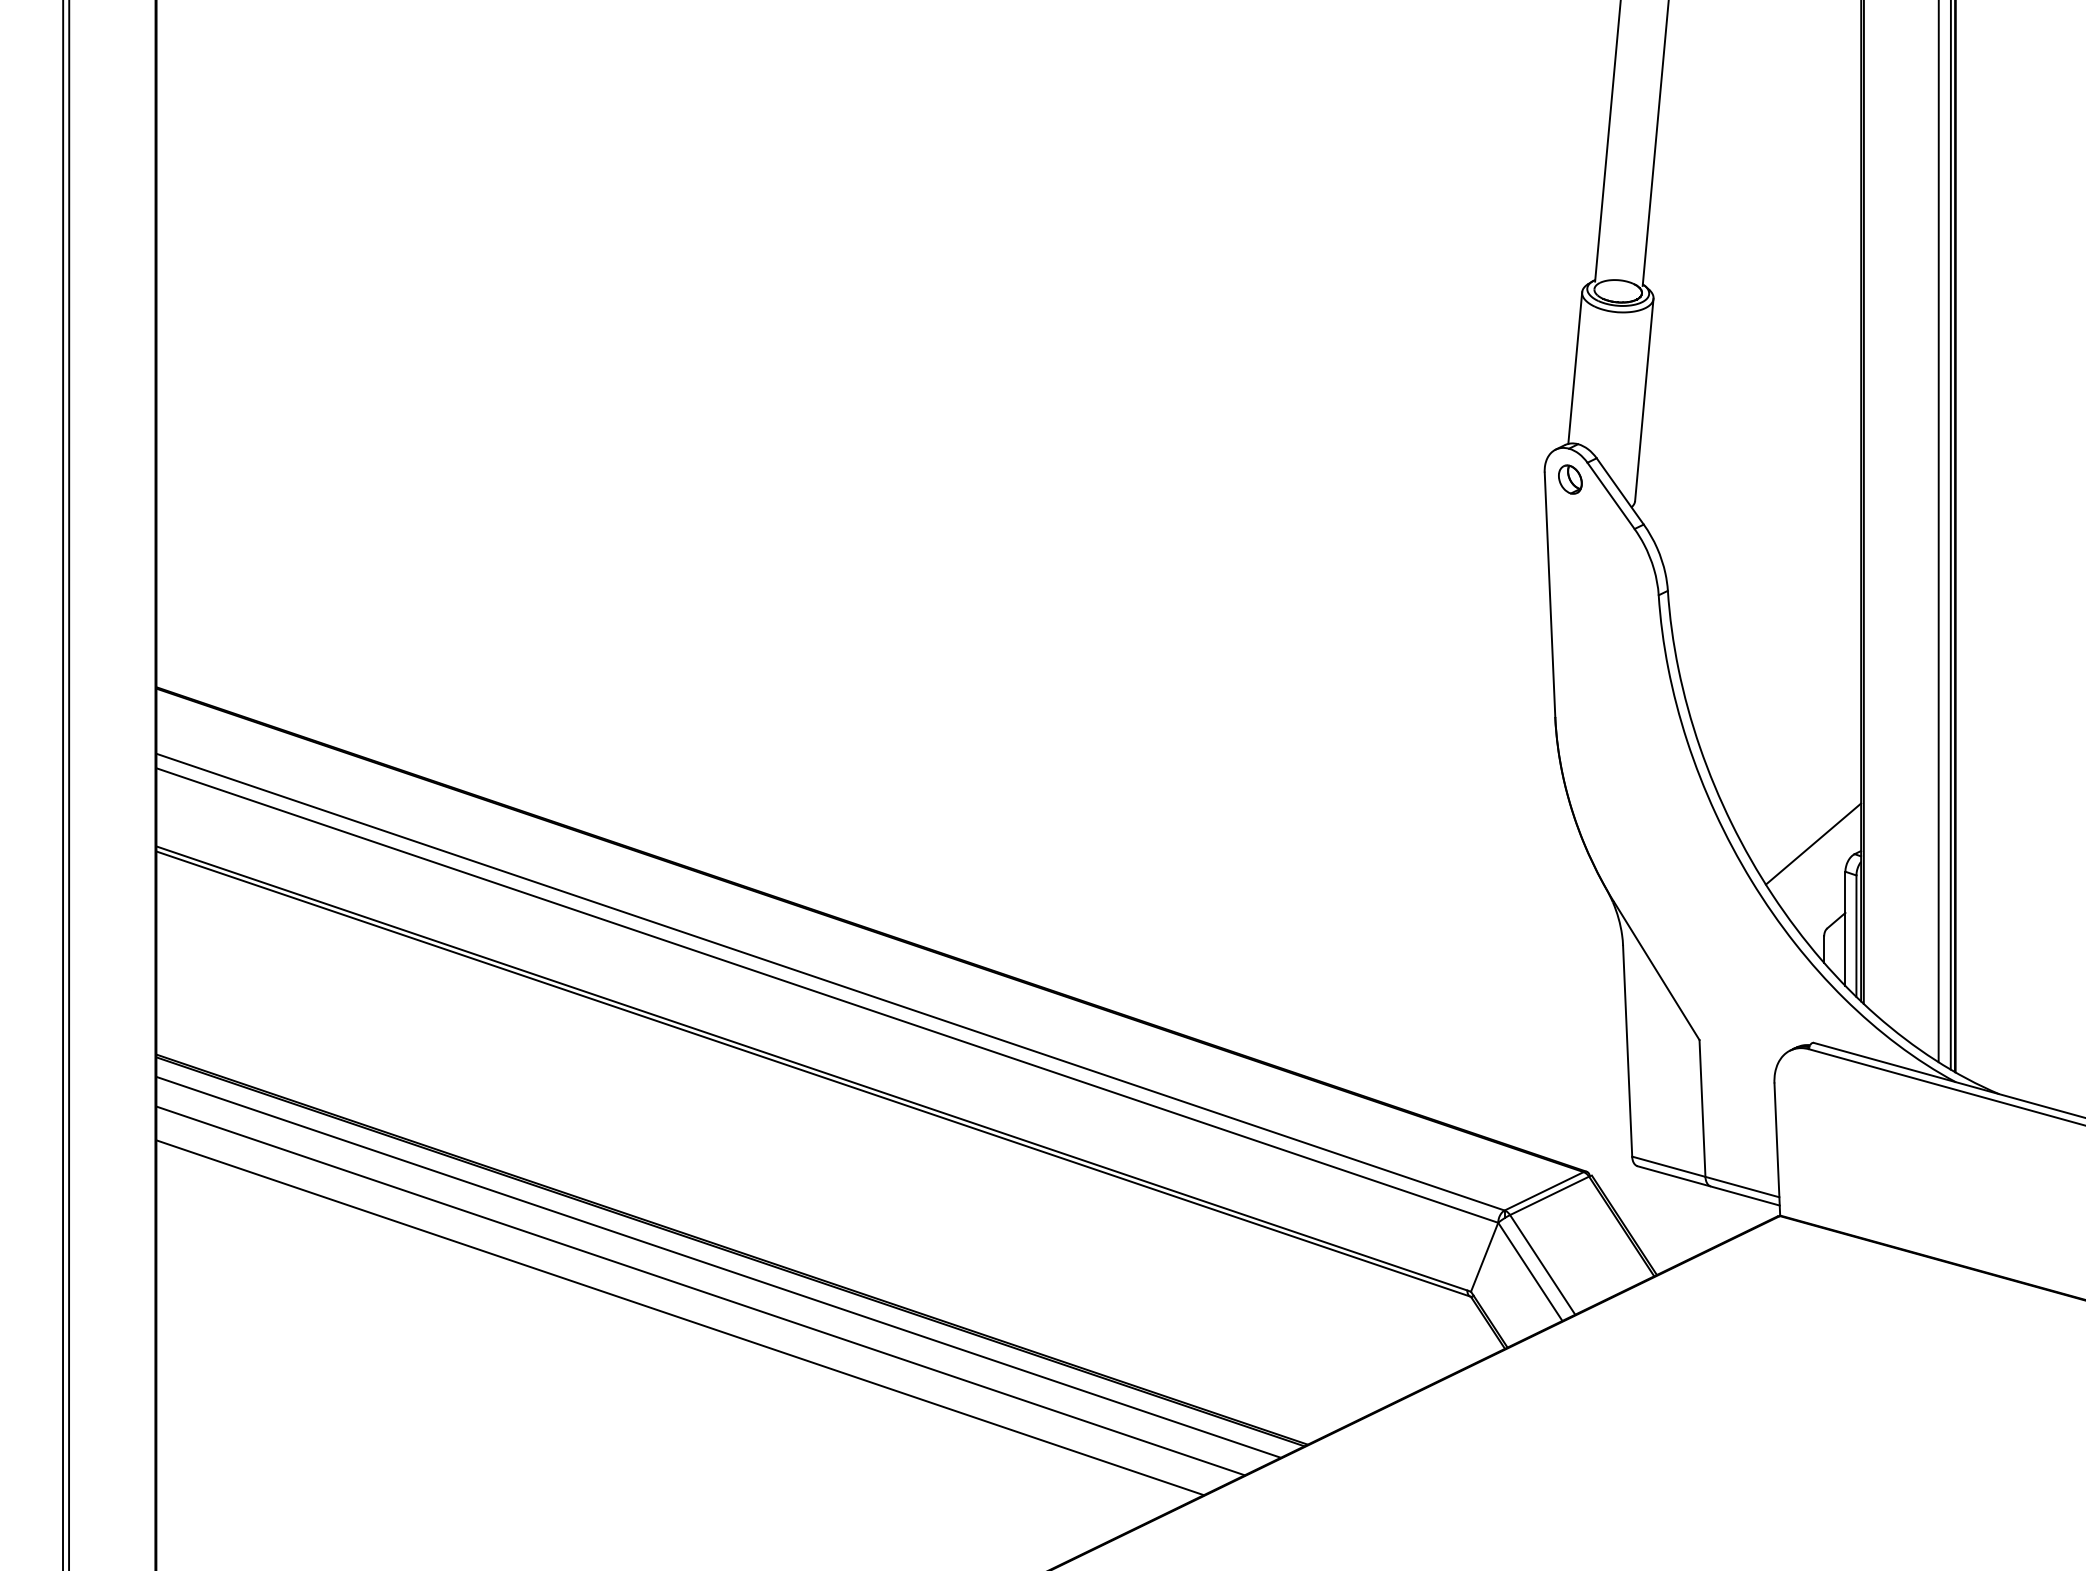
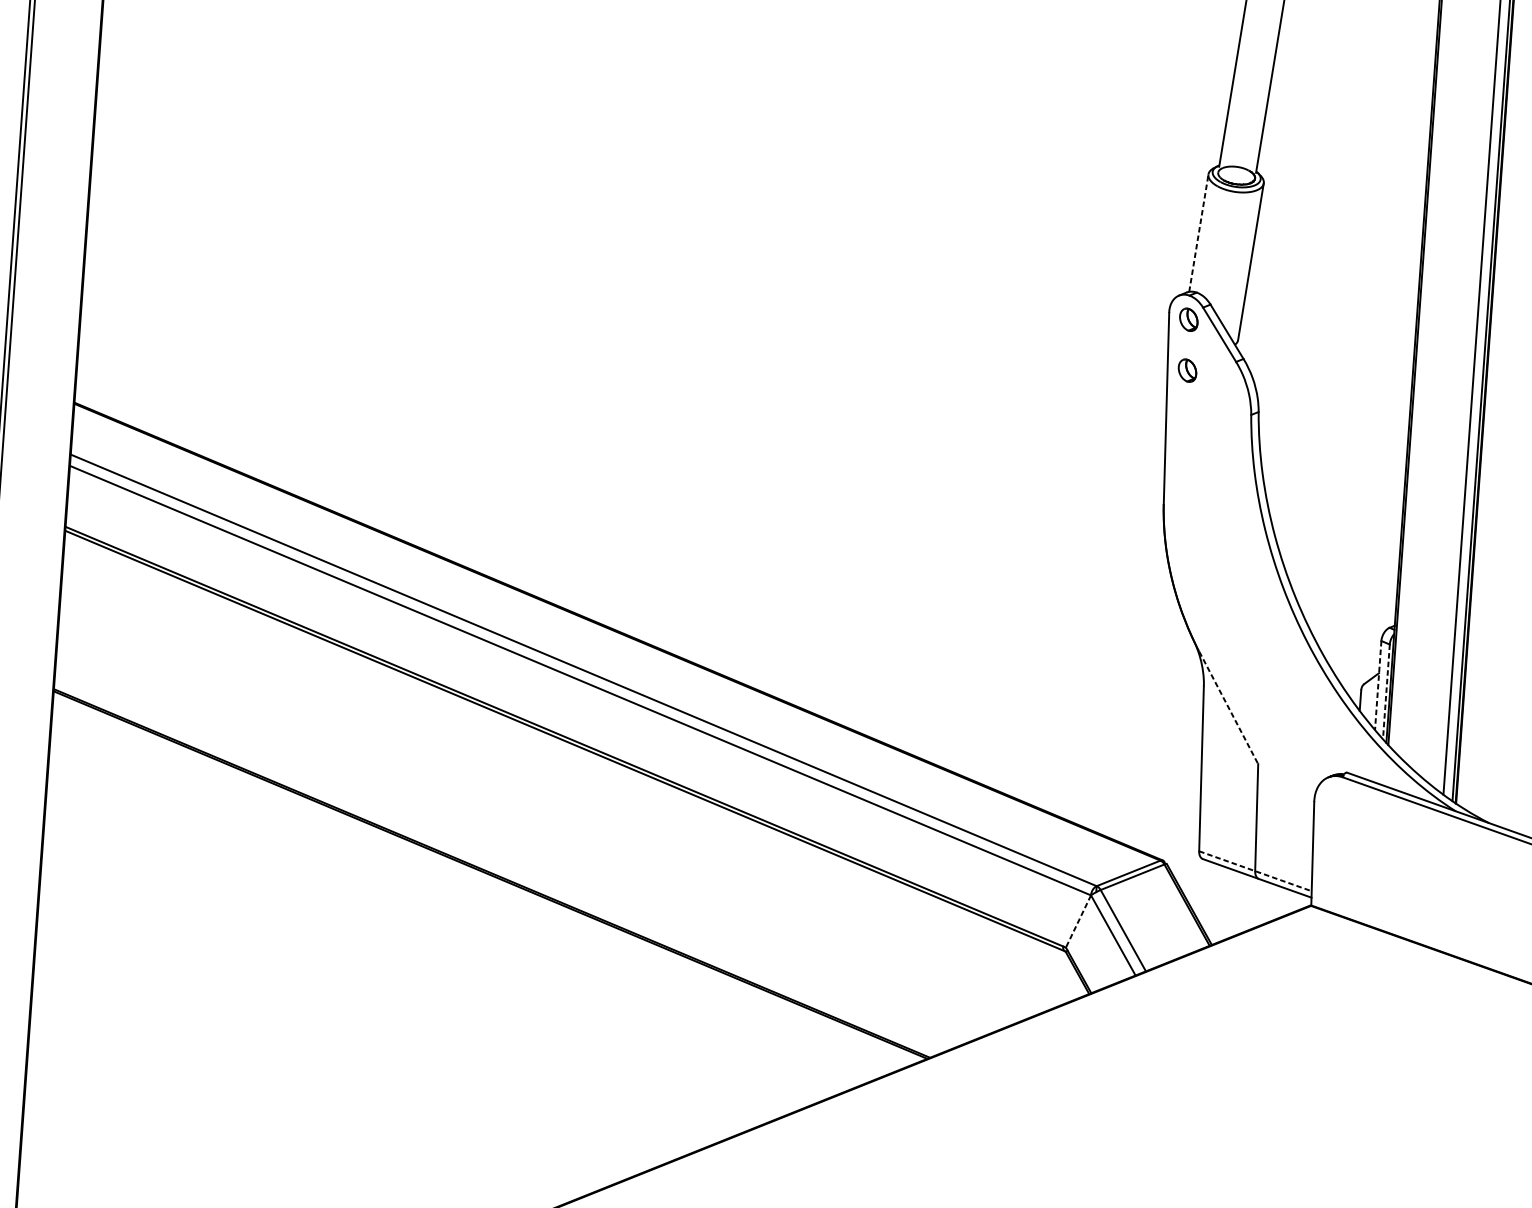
line: (1575, 367) -> (1199, 232), solid -> dashed
part: (1573, 544) -> (1187, 370), added
line: (1813, 843) -> (1358, 617), removed
line: (1845, 929) -> (1378, 686), solid -> dashed
line: (1856, 936) -> (1386, 692), solid -> dashed
line: (1657, 971) -> (1229, 708), solid -> dashed
line: (1706, 1177) -> (1255, 871), solid -> dashed
line: (1484, 1257) -> (1078, 921), solid -> dashed
line: (718, 1266) -> (480, 885), removed
line: (700, 1290) -> (465, 903), removed
line: (679, 1317) -> (447, 923), removed

